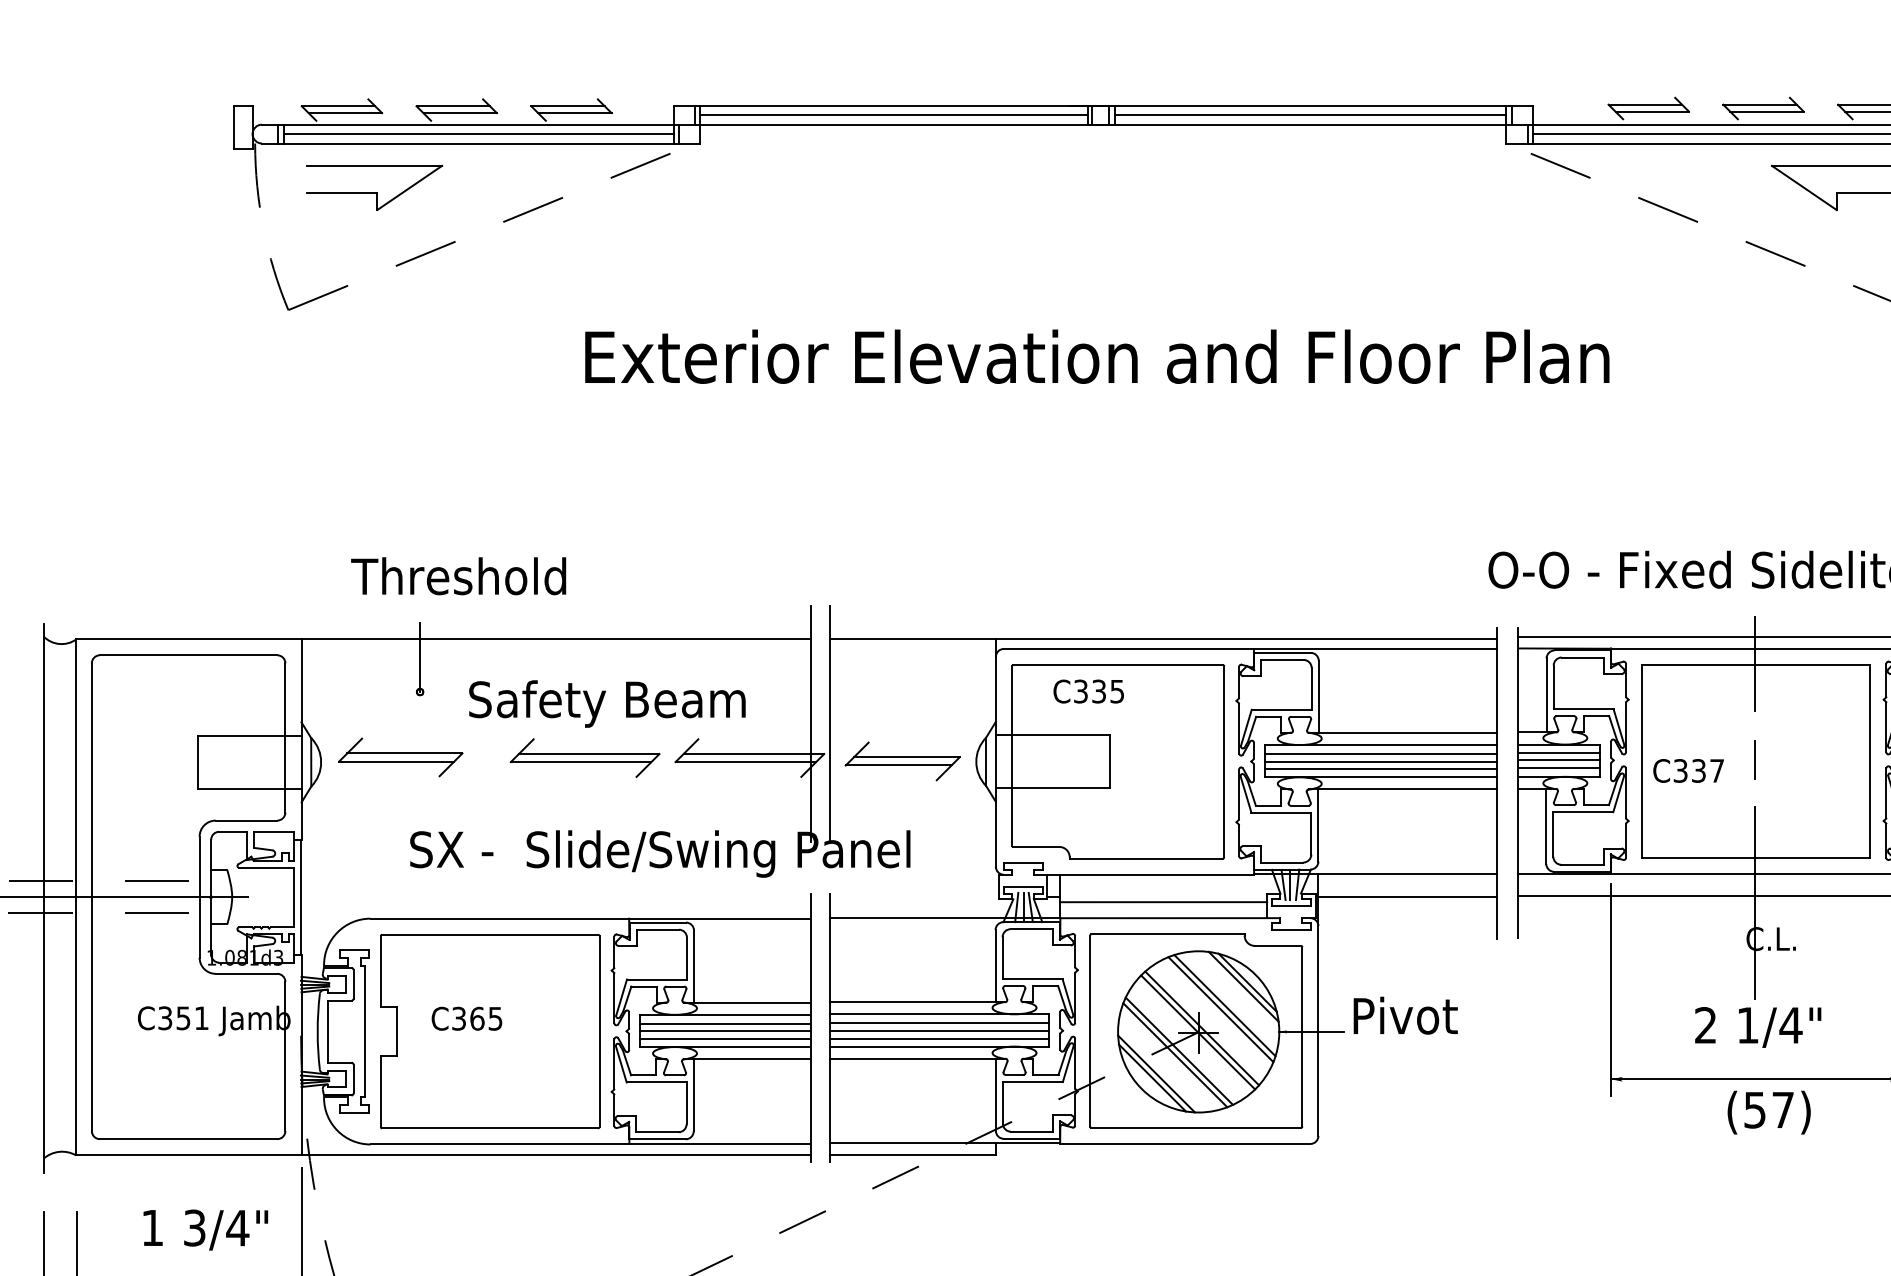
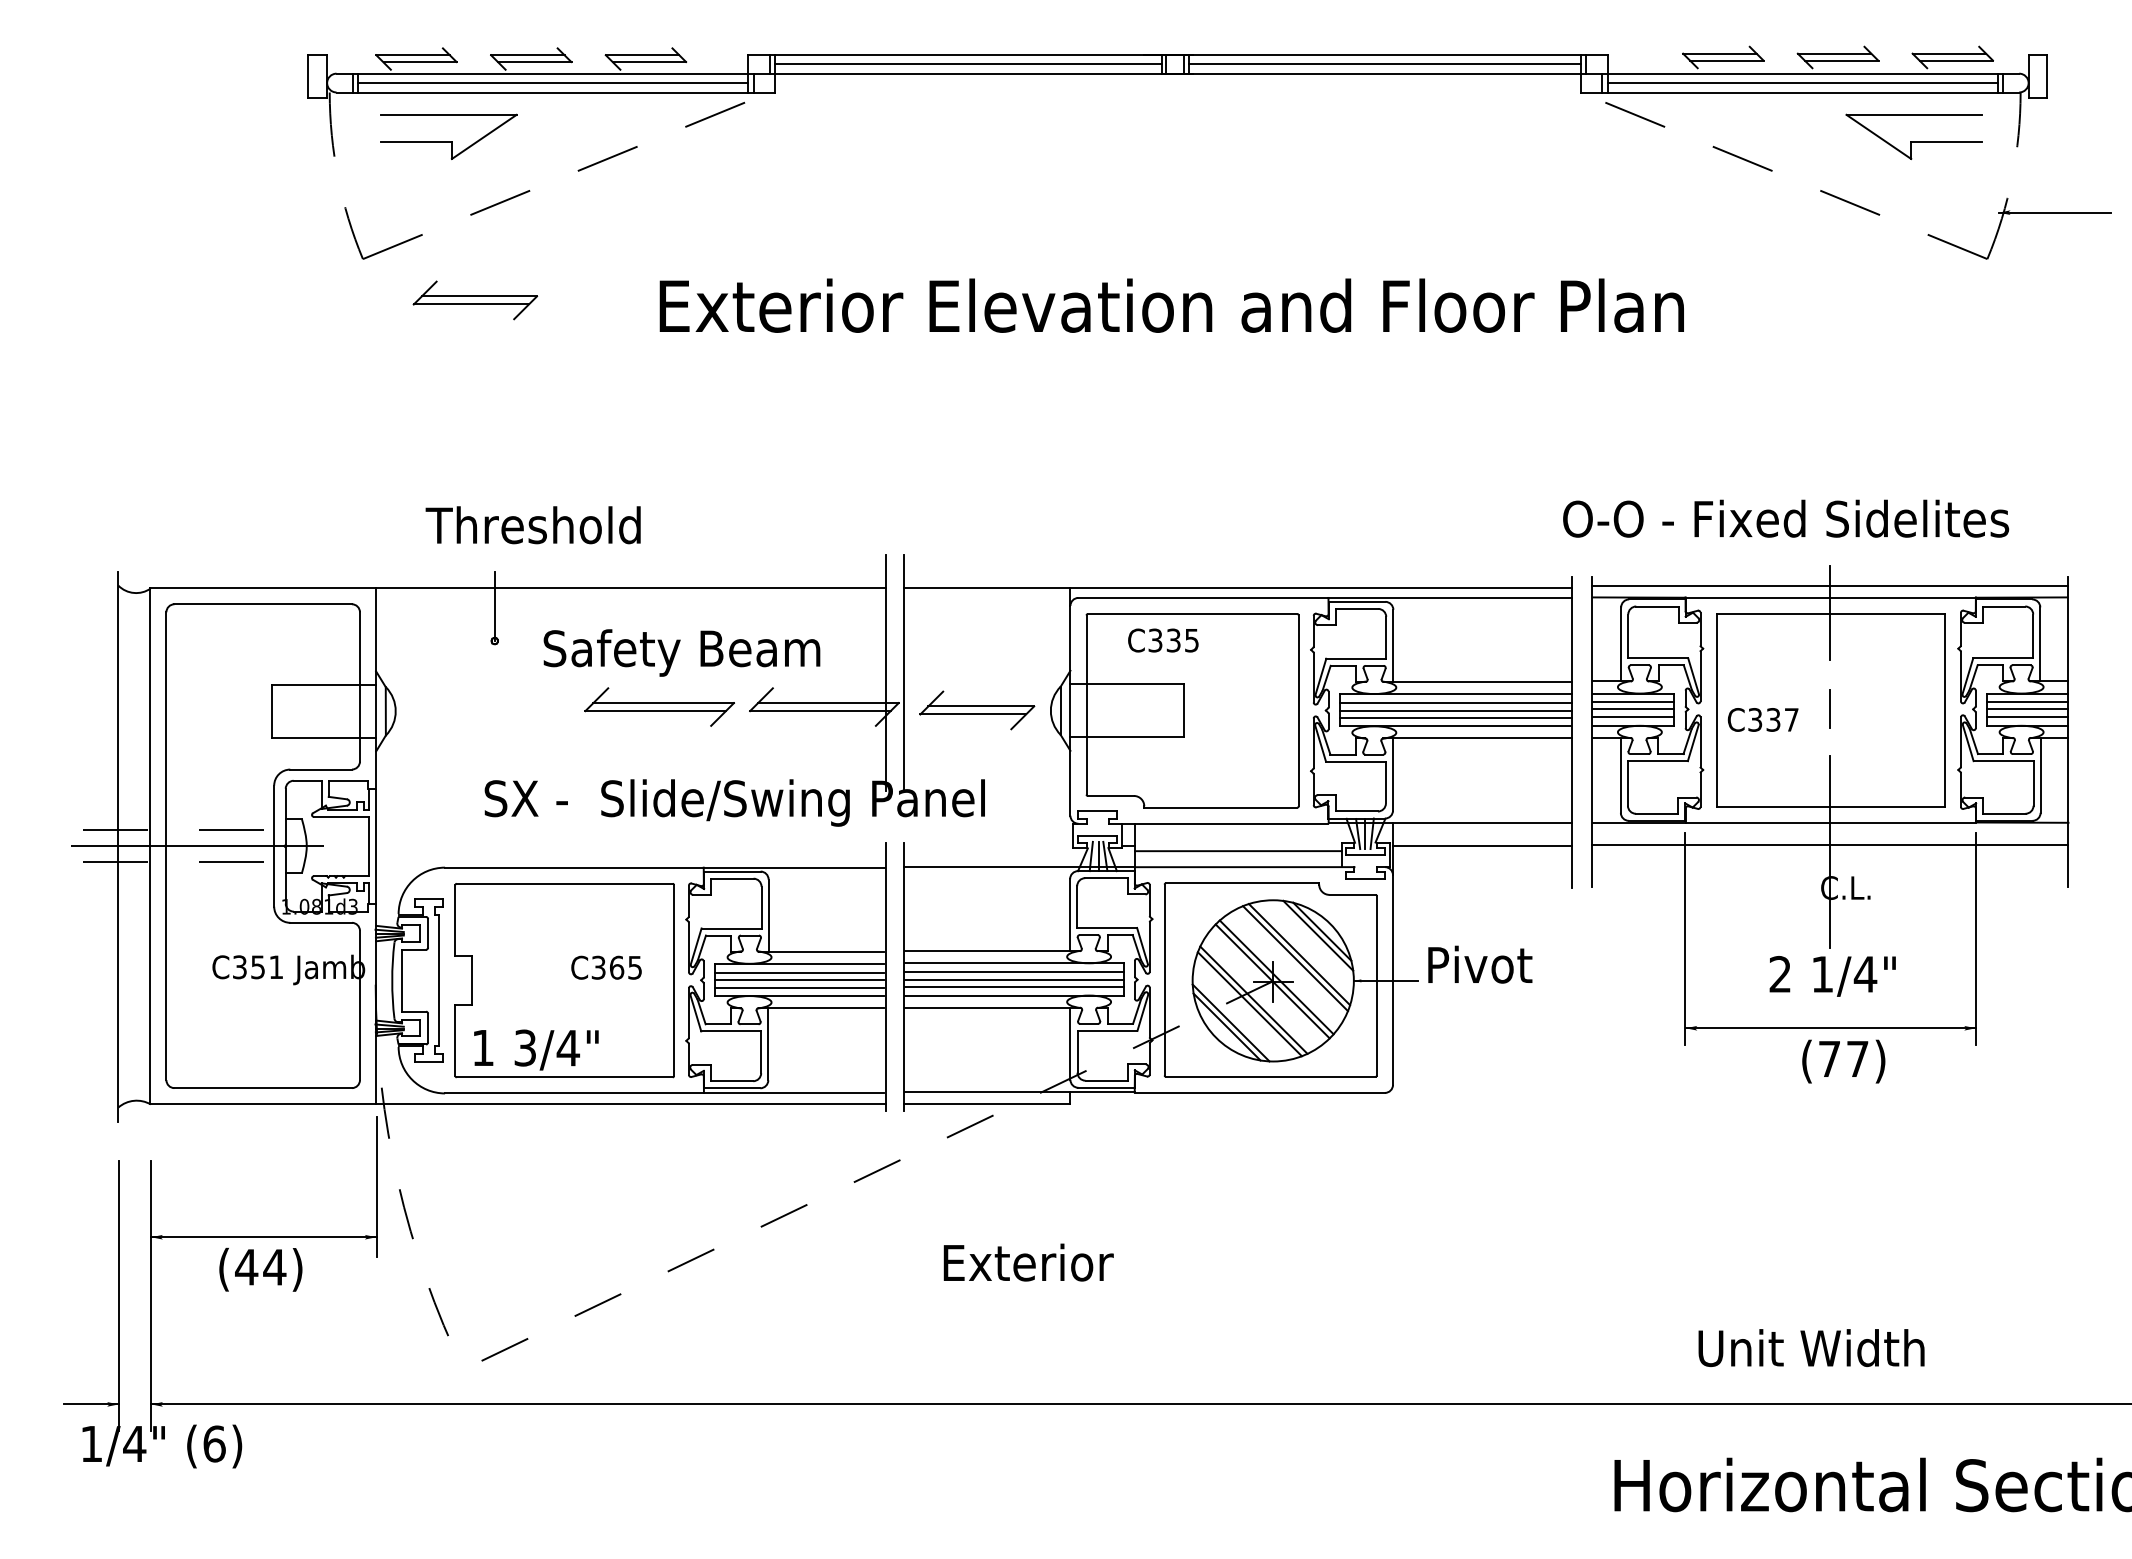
part: (400, 757) -> (475, 300), moved
text: (466, 1018) -> (606, 967), moved
text: (1754, 1110) -> (1829, 1059), (57) -> (77)
text: (205, 1229) -> (536, 1049), moved

